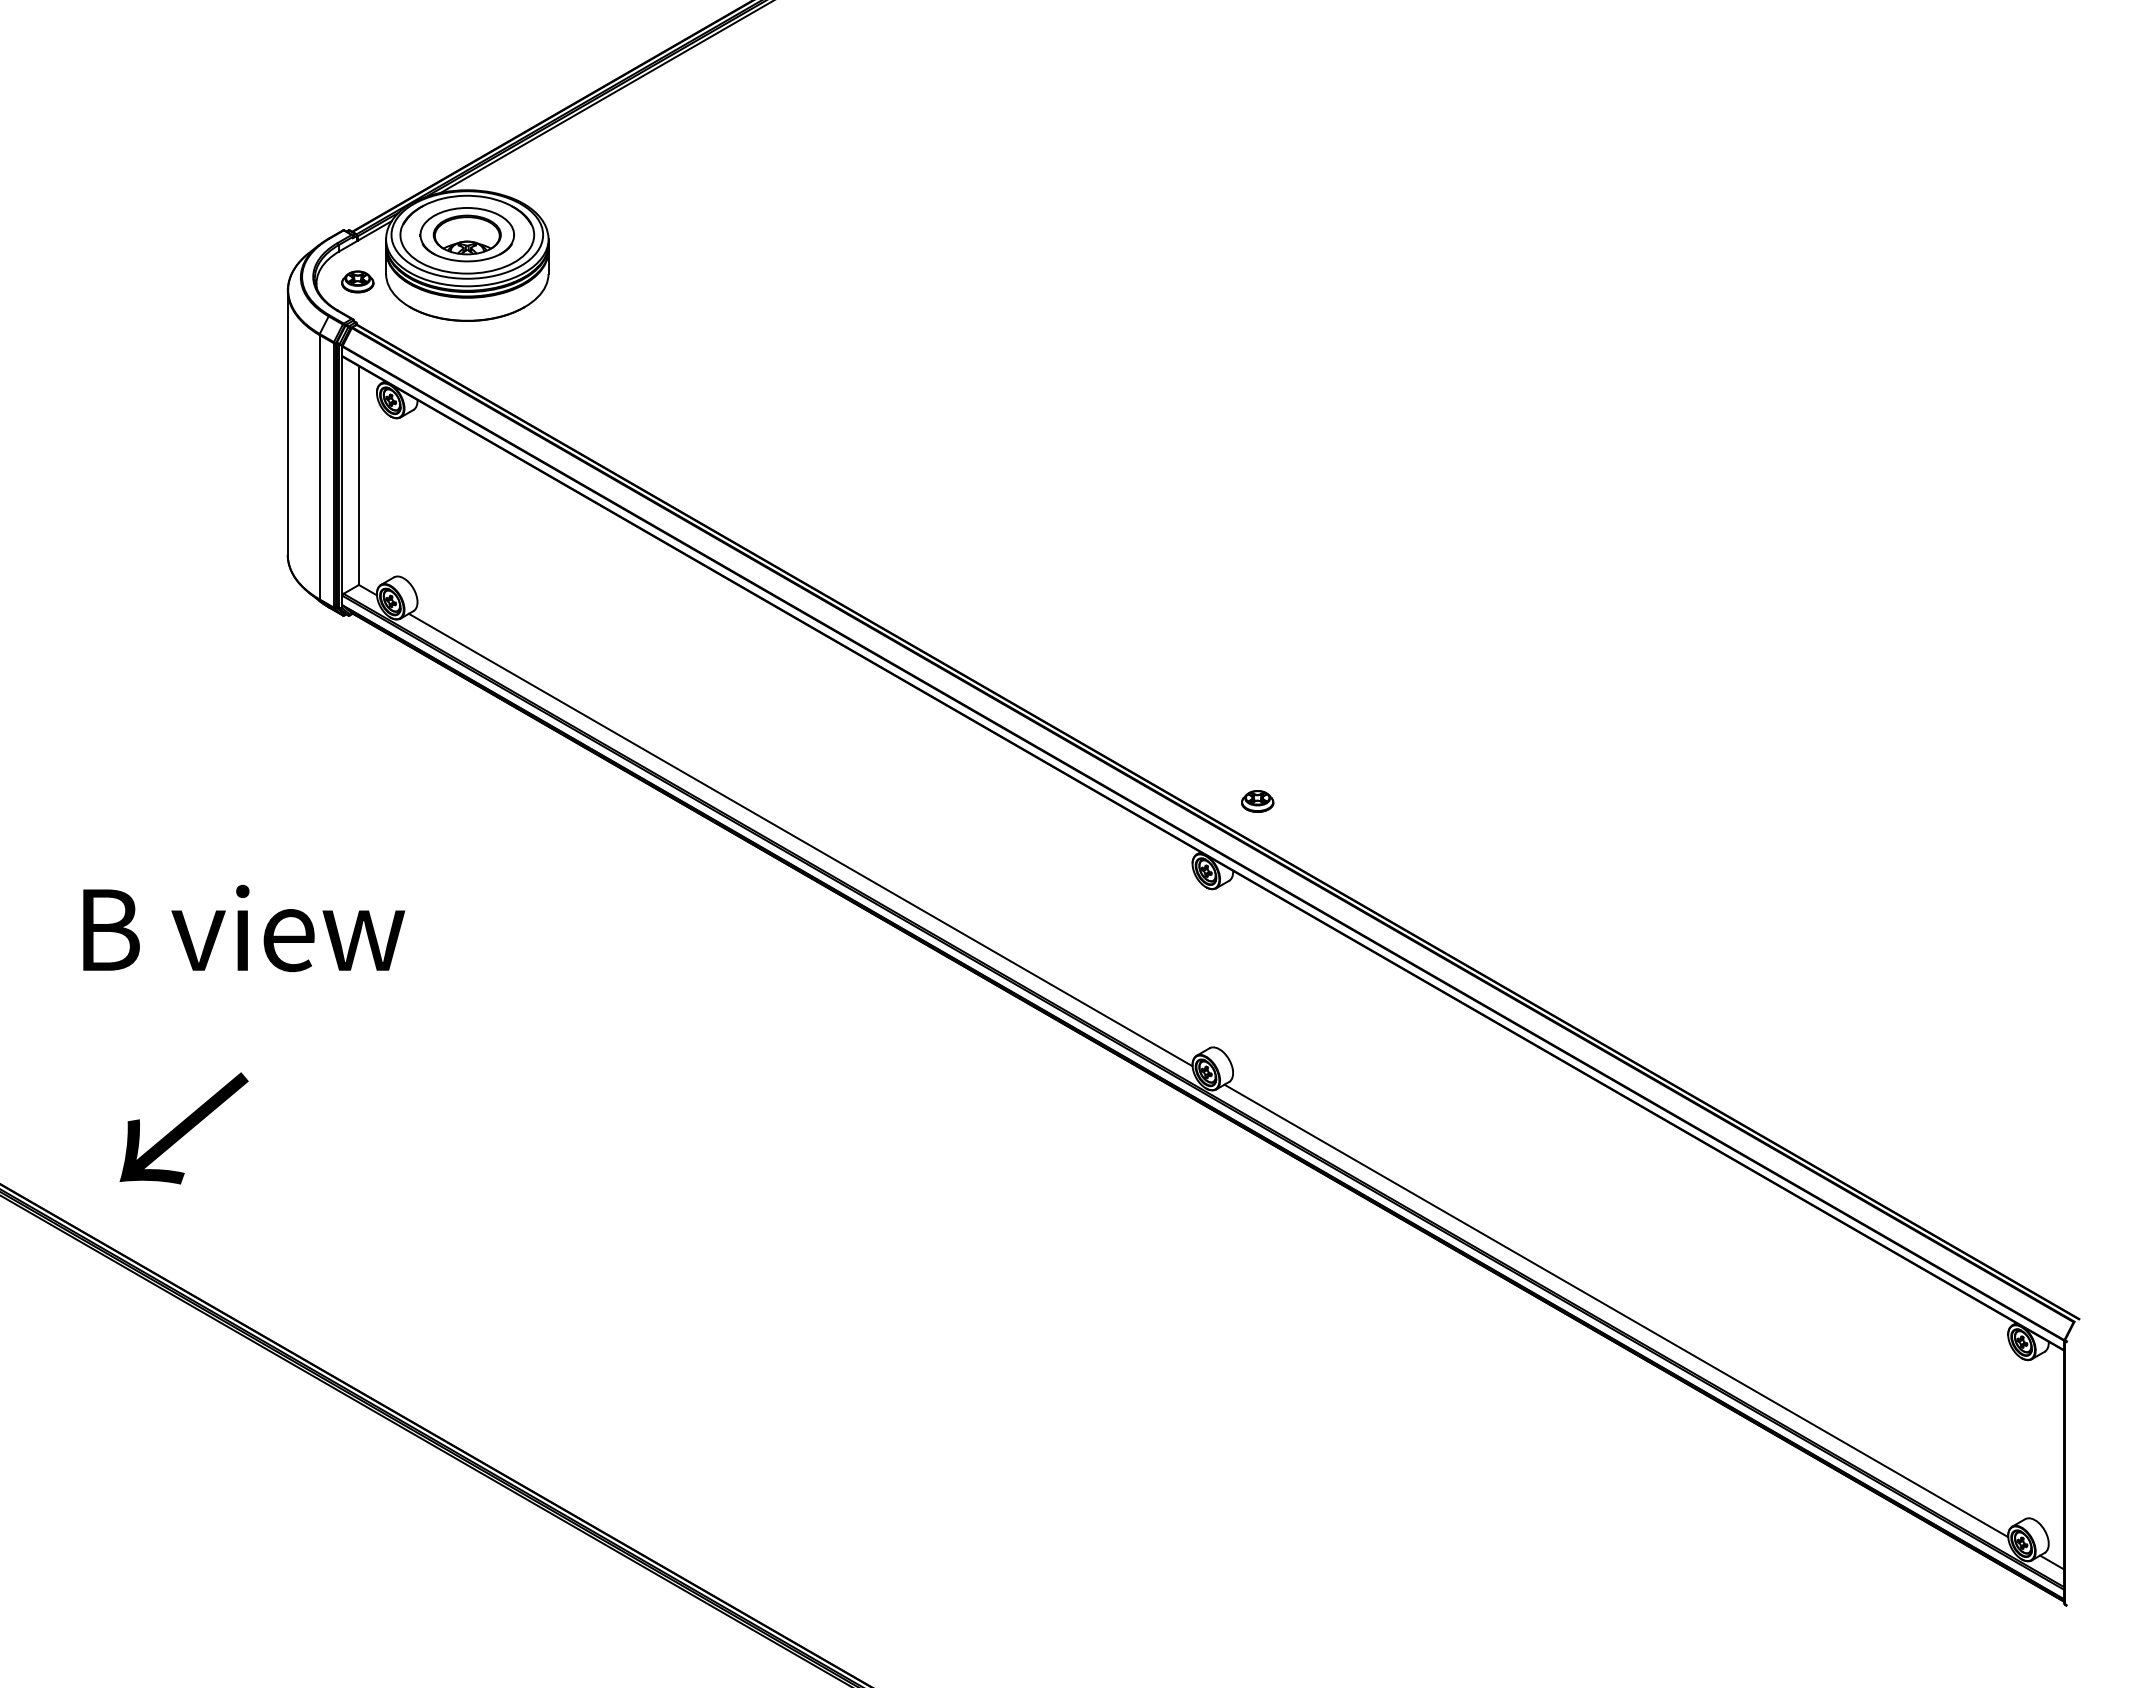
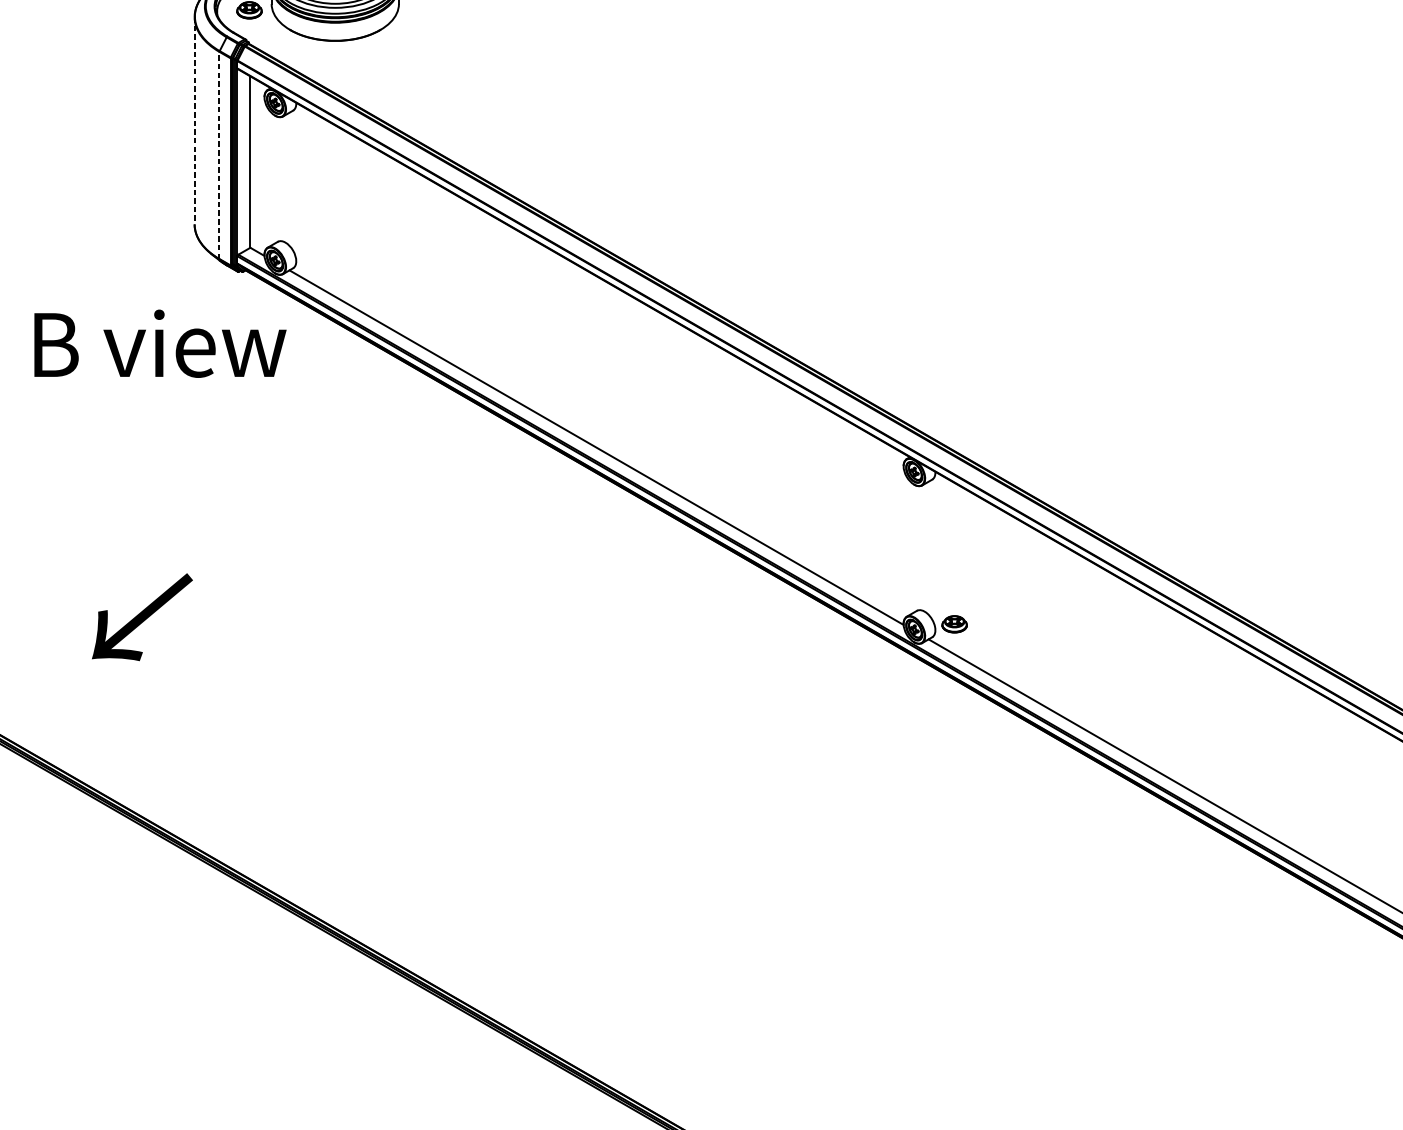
line: (287, 423) -> (194, 121), solid -> dashed
line: (319, 466) -> (219, 154), solid -> dashed
part: (1257, 801) -> (954, 624), moved
text: (244, 928) -> (160, 343), moved
text: (183, 1128) -> (141, 617), moved

